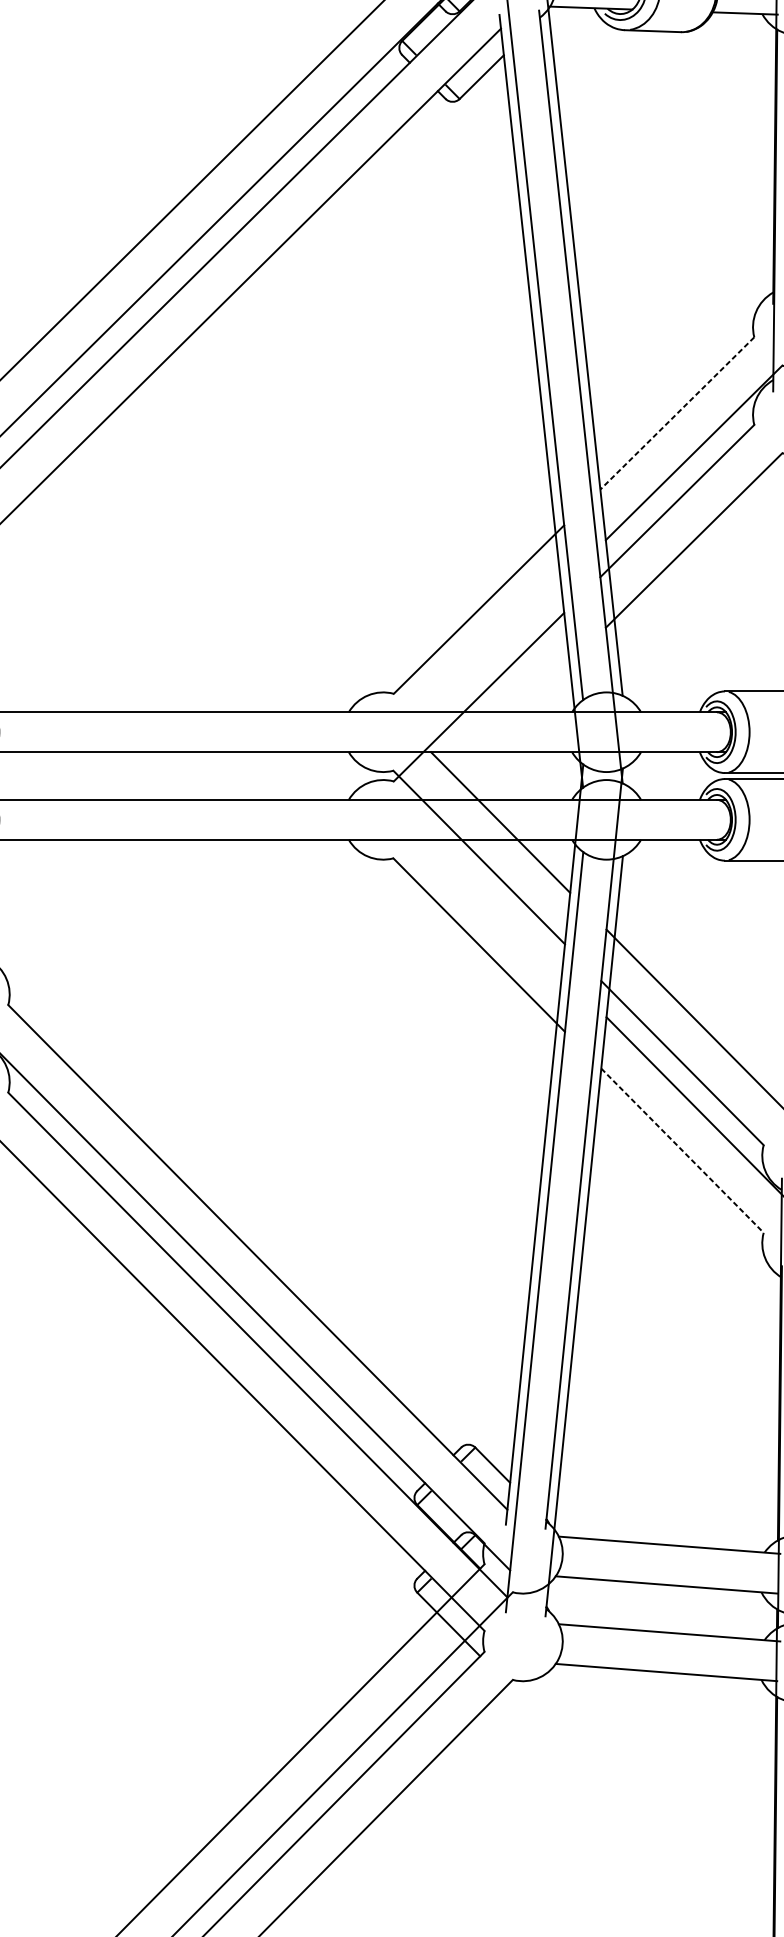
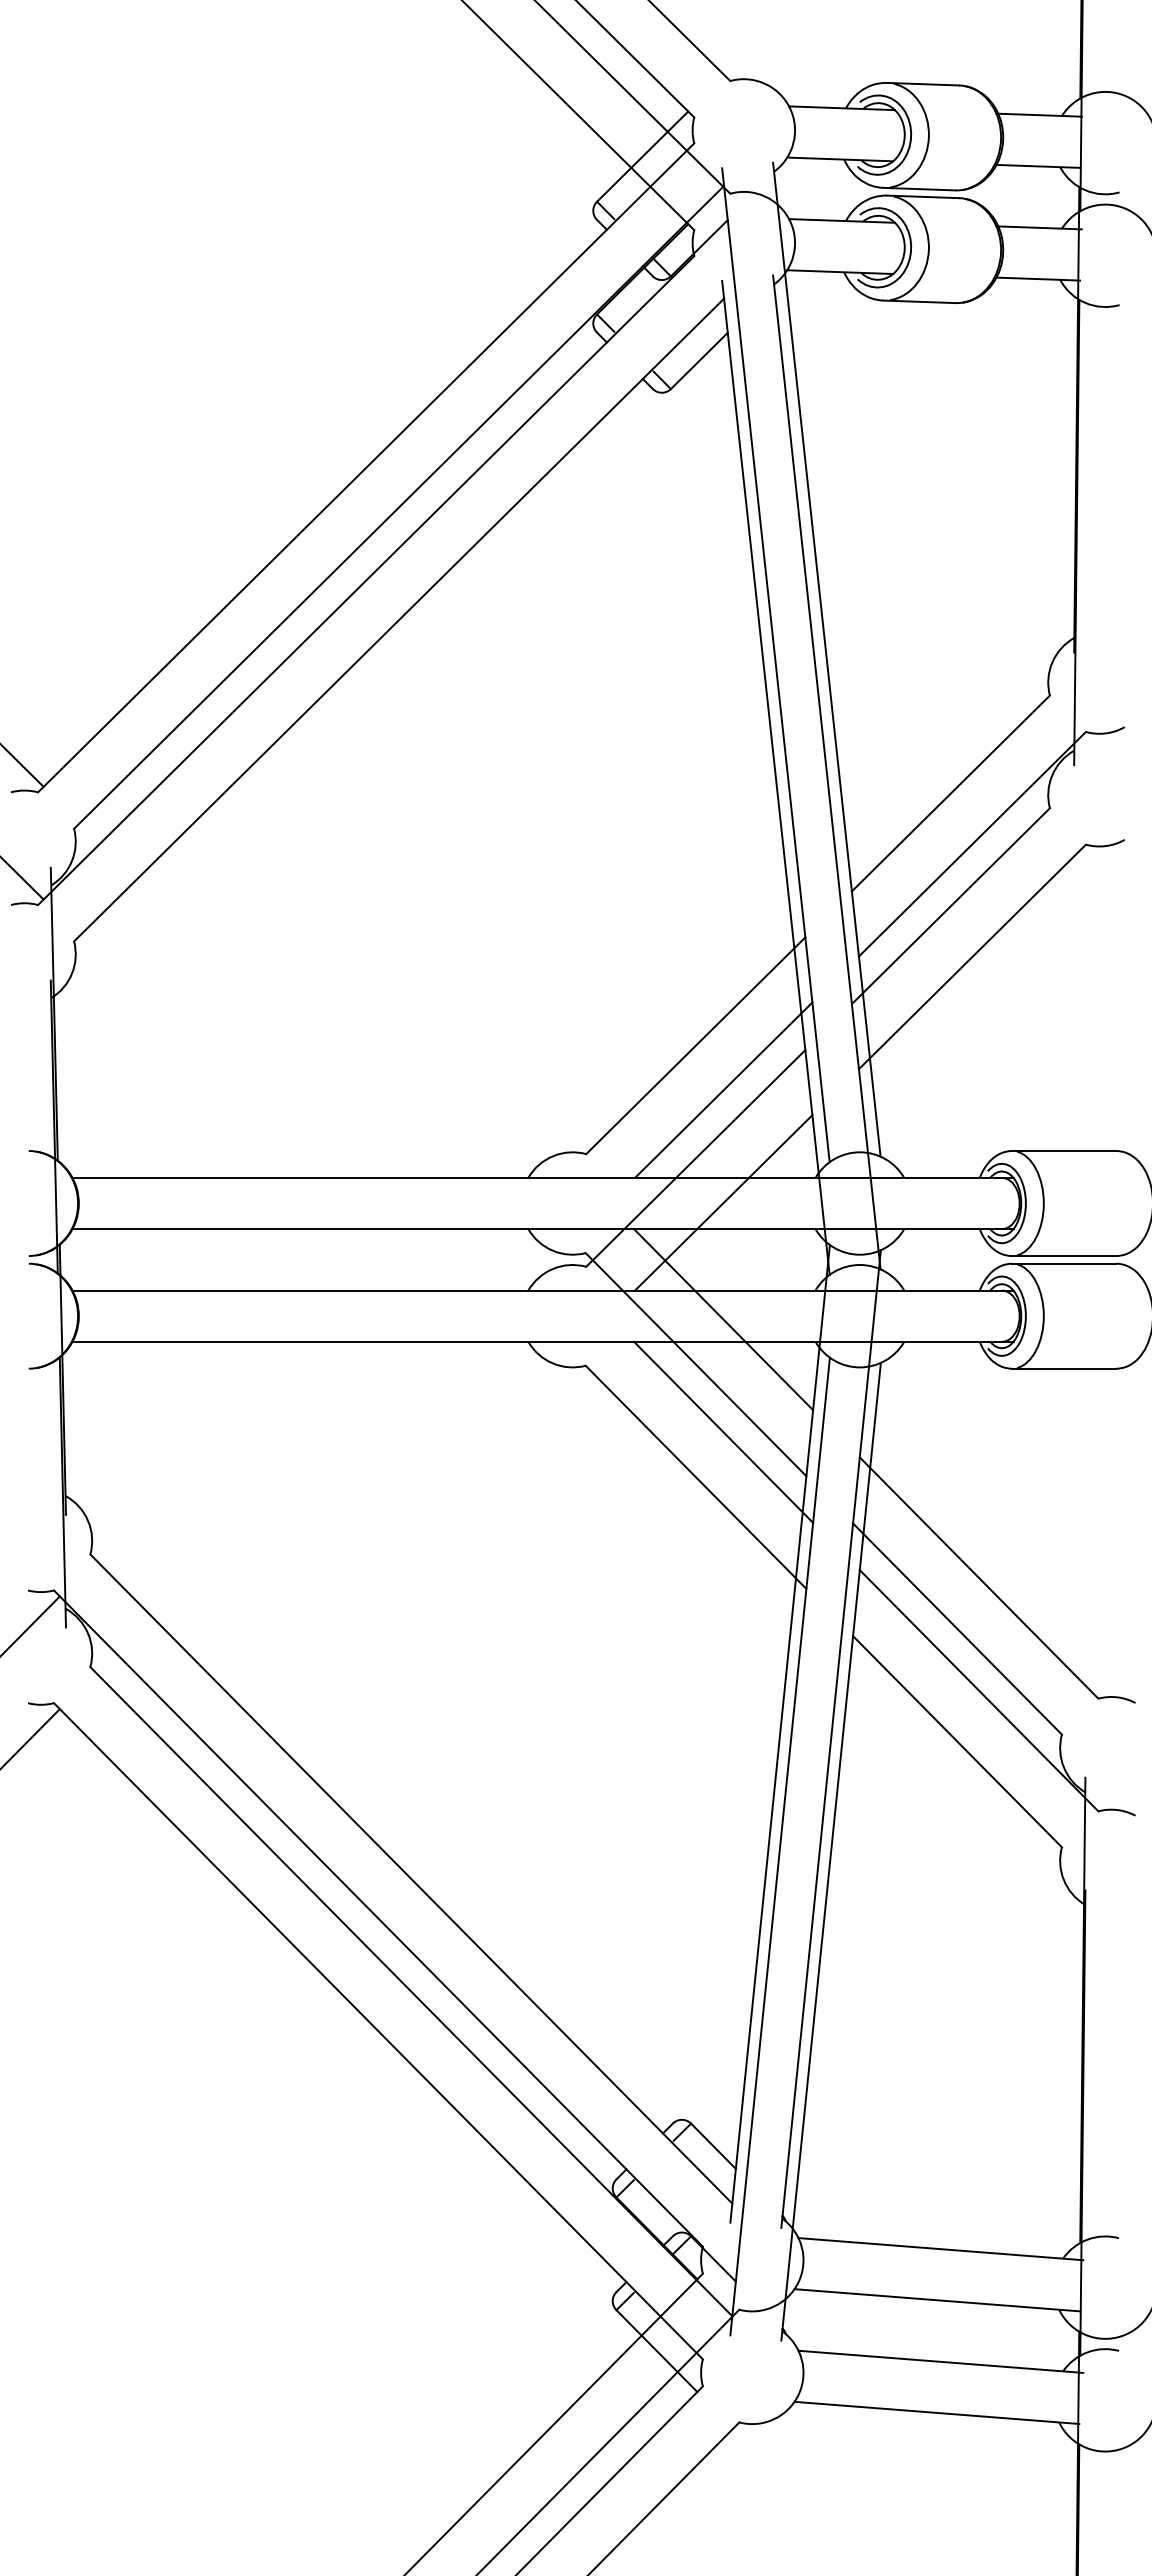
line: (677, 413) -> (950, 793), dashed -> solid
line: (500, 643) -> (723, 1089), added
line: (500, 731) -> (723, 1202), added
line: (500, 909) -> (723, 1431), added
line: (682, 1150) -> (957, 1741), dashed -> solid

